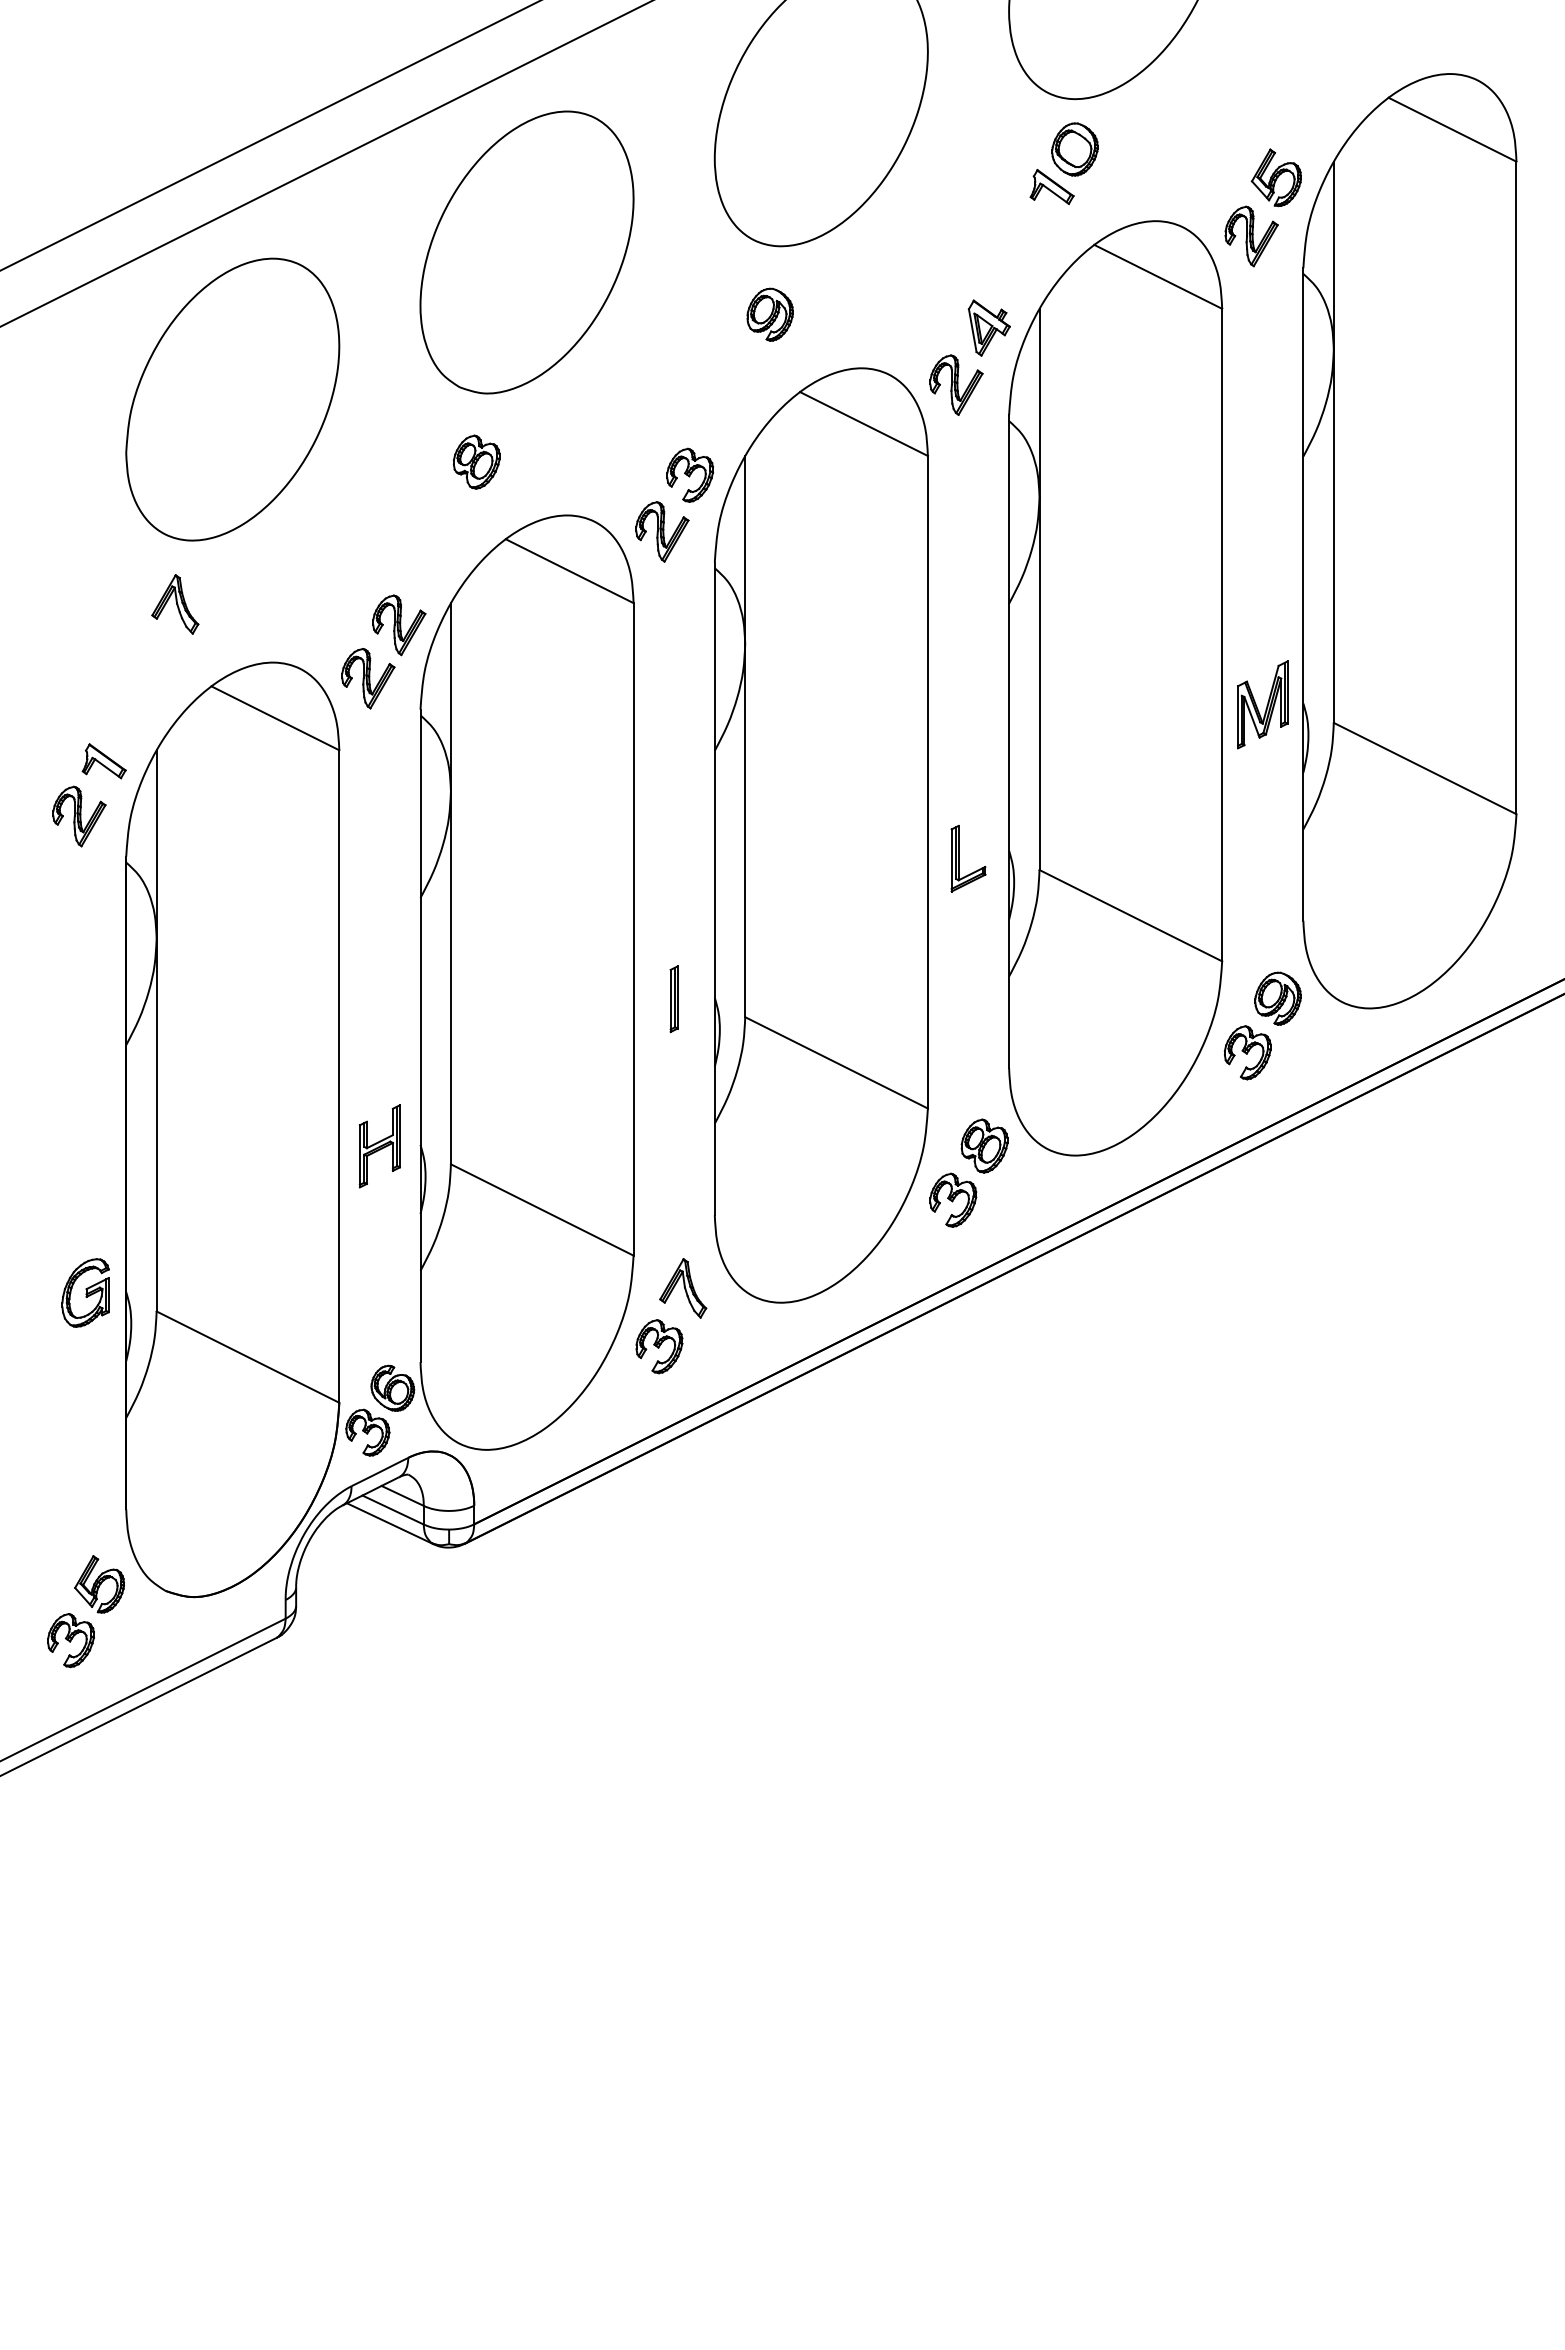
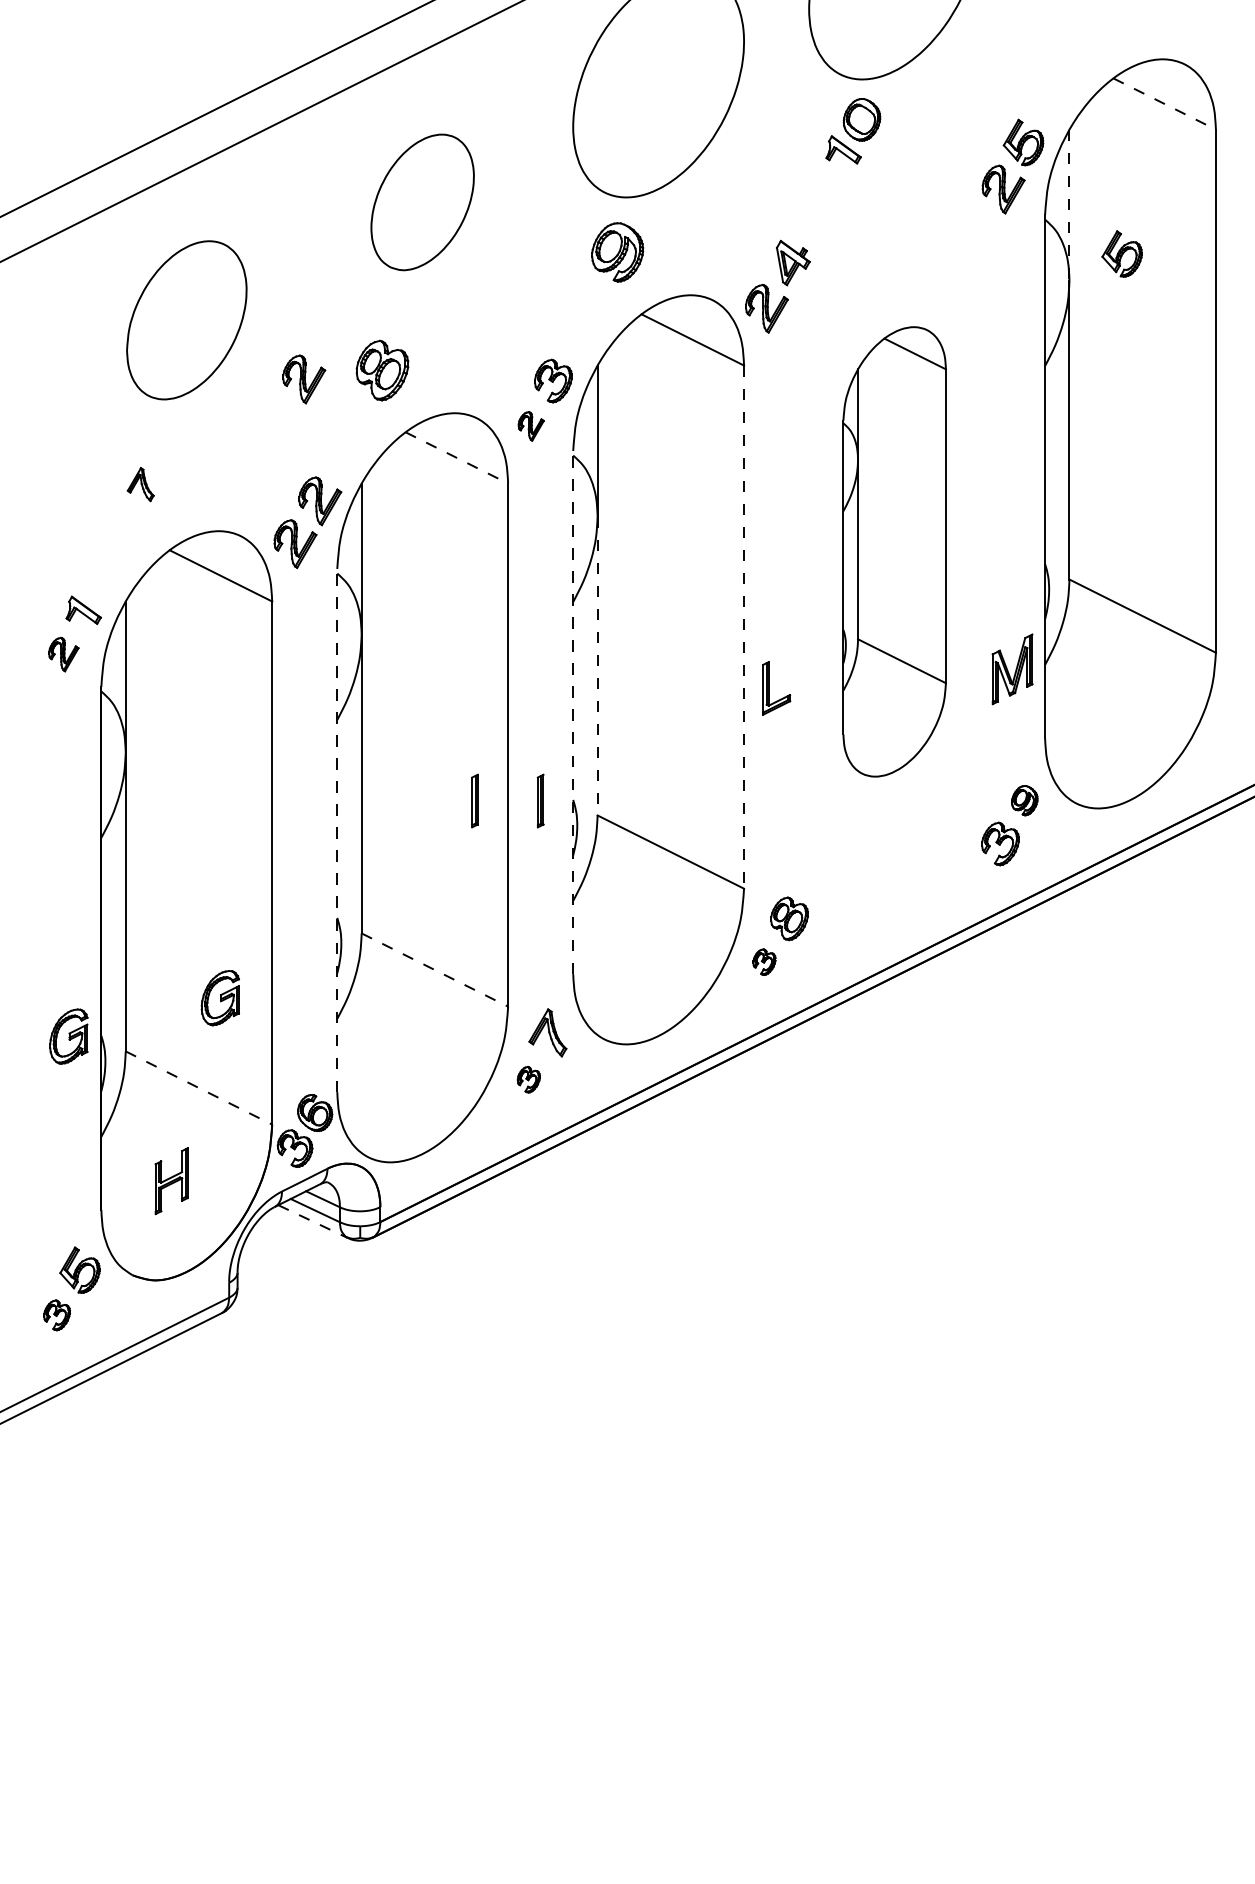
line: (1452, 129) -> (1164, 103), solid -> dashed
part: (526, 252) -> (422, 202), size x0.6
line: (1333, 256) -> (1069, 205), solid -> dashed
part: (769, 314) -> (617, 252), size x1.4
part: (1398, 316) -> (1121, 253), added
part: (232, 399) -> (186, 320), size x0.7
part: (476, 461) -> (382, 369), size x1.4
part: (379, 473) -> (304, 379), added
part: (662, 531) -> (531, 426), size x0.6
line: (570, 571) -> (457, 458), solid -> dashed
part: (175, 604) -> (140, 484), size x0.7
part: (1115, 688) -> (894, 551), size x0.6
part: (1262, 704) -> (1012, 669), moved
line: (927, 782) -> (743, 627), solid -> dashed
part: (79, 816) -> (63, 654), size x0.7
line: (745, 831) -> (597, 666), solid -> dashed
line: (714, 888) -> (572, 712), solid -> dashed
part: (1277, 998) -> (1024, 800), size x0.7
part: (591, 999) -> (474, 801), added
line: (420, 1035) -> (337, 830), solid -> dashed
part: (379, 1146) -> (171, 1181), moved
part: (953, 1199) -> (764, 961), size x0.6
line: (542, 1210) -> (435, 970), solid -> dashed
part: (274, 1244) -> (220, 997), added
part: (659, 1346) -> (528, 1079), size x0.6
line: (248, 1357) -> (199, 1088), solid -> dashed
line: (390, 1523) -> (313, 1221), solid -> dashed
part: (70, 1640) -> (56, 1315), size x0.7

